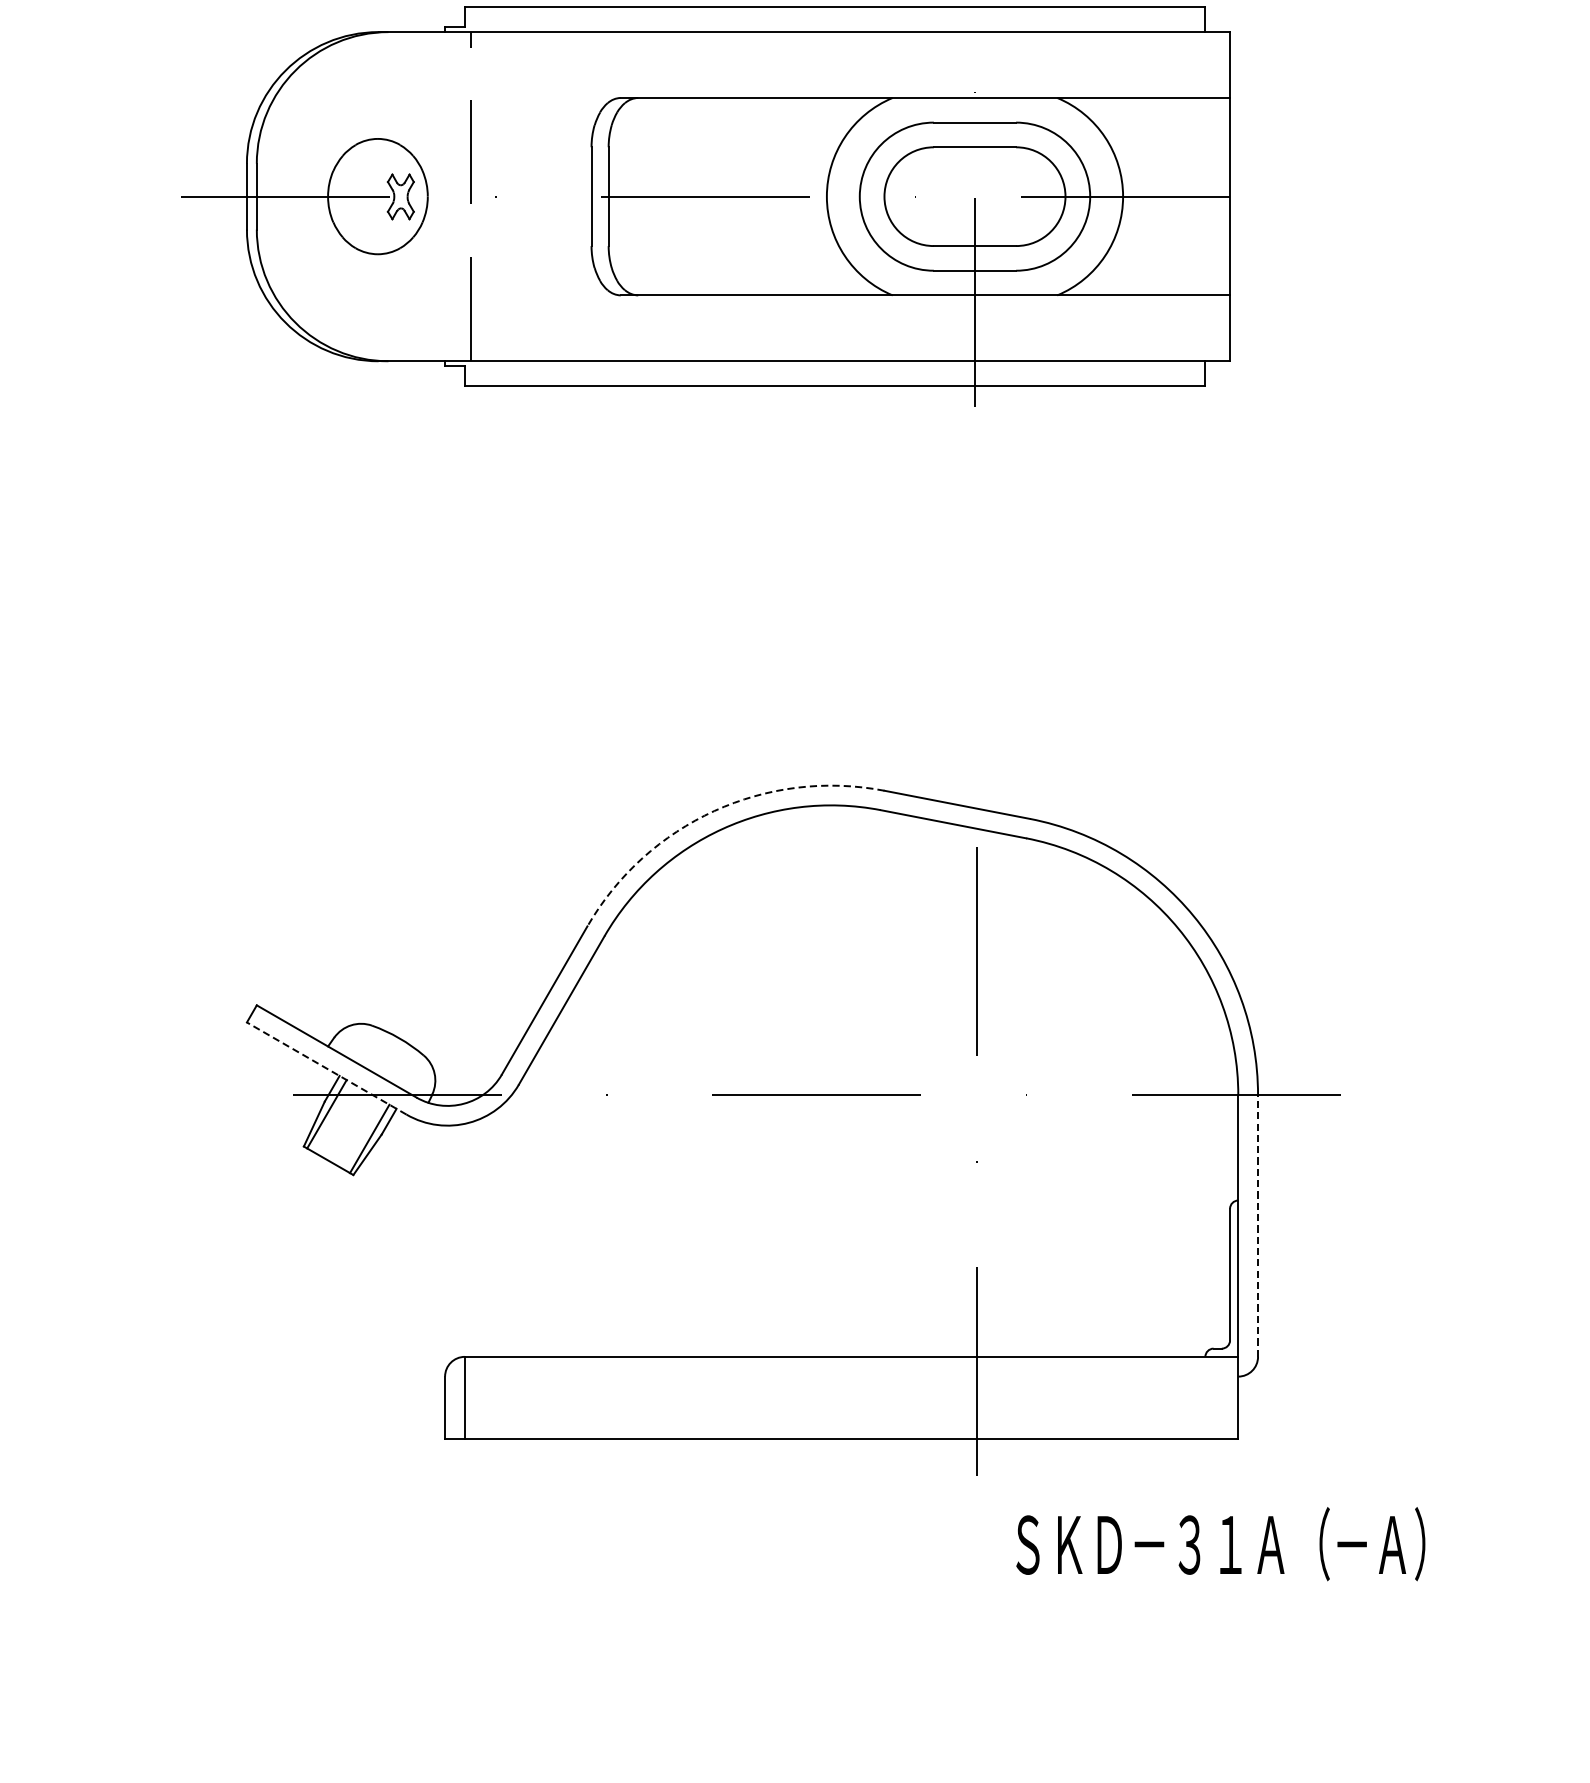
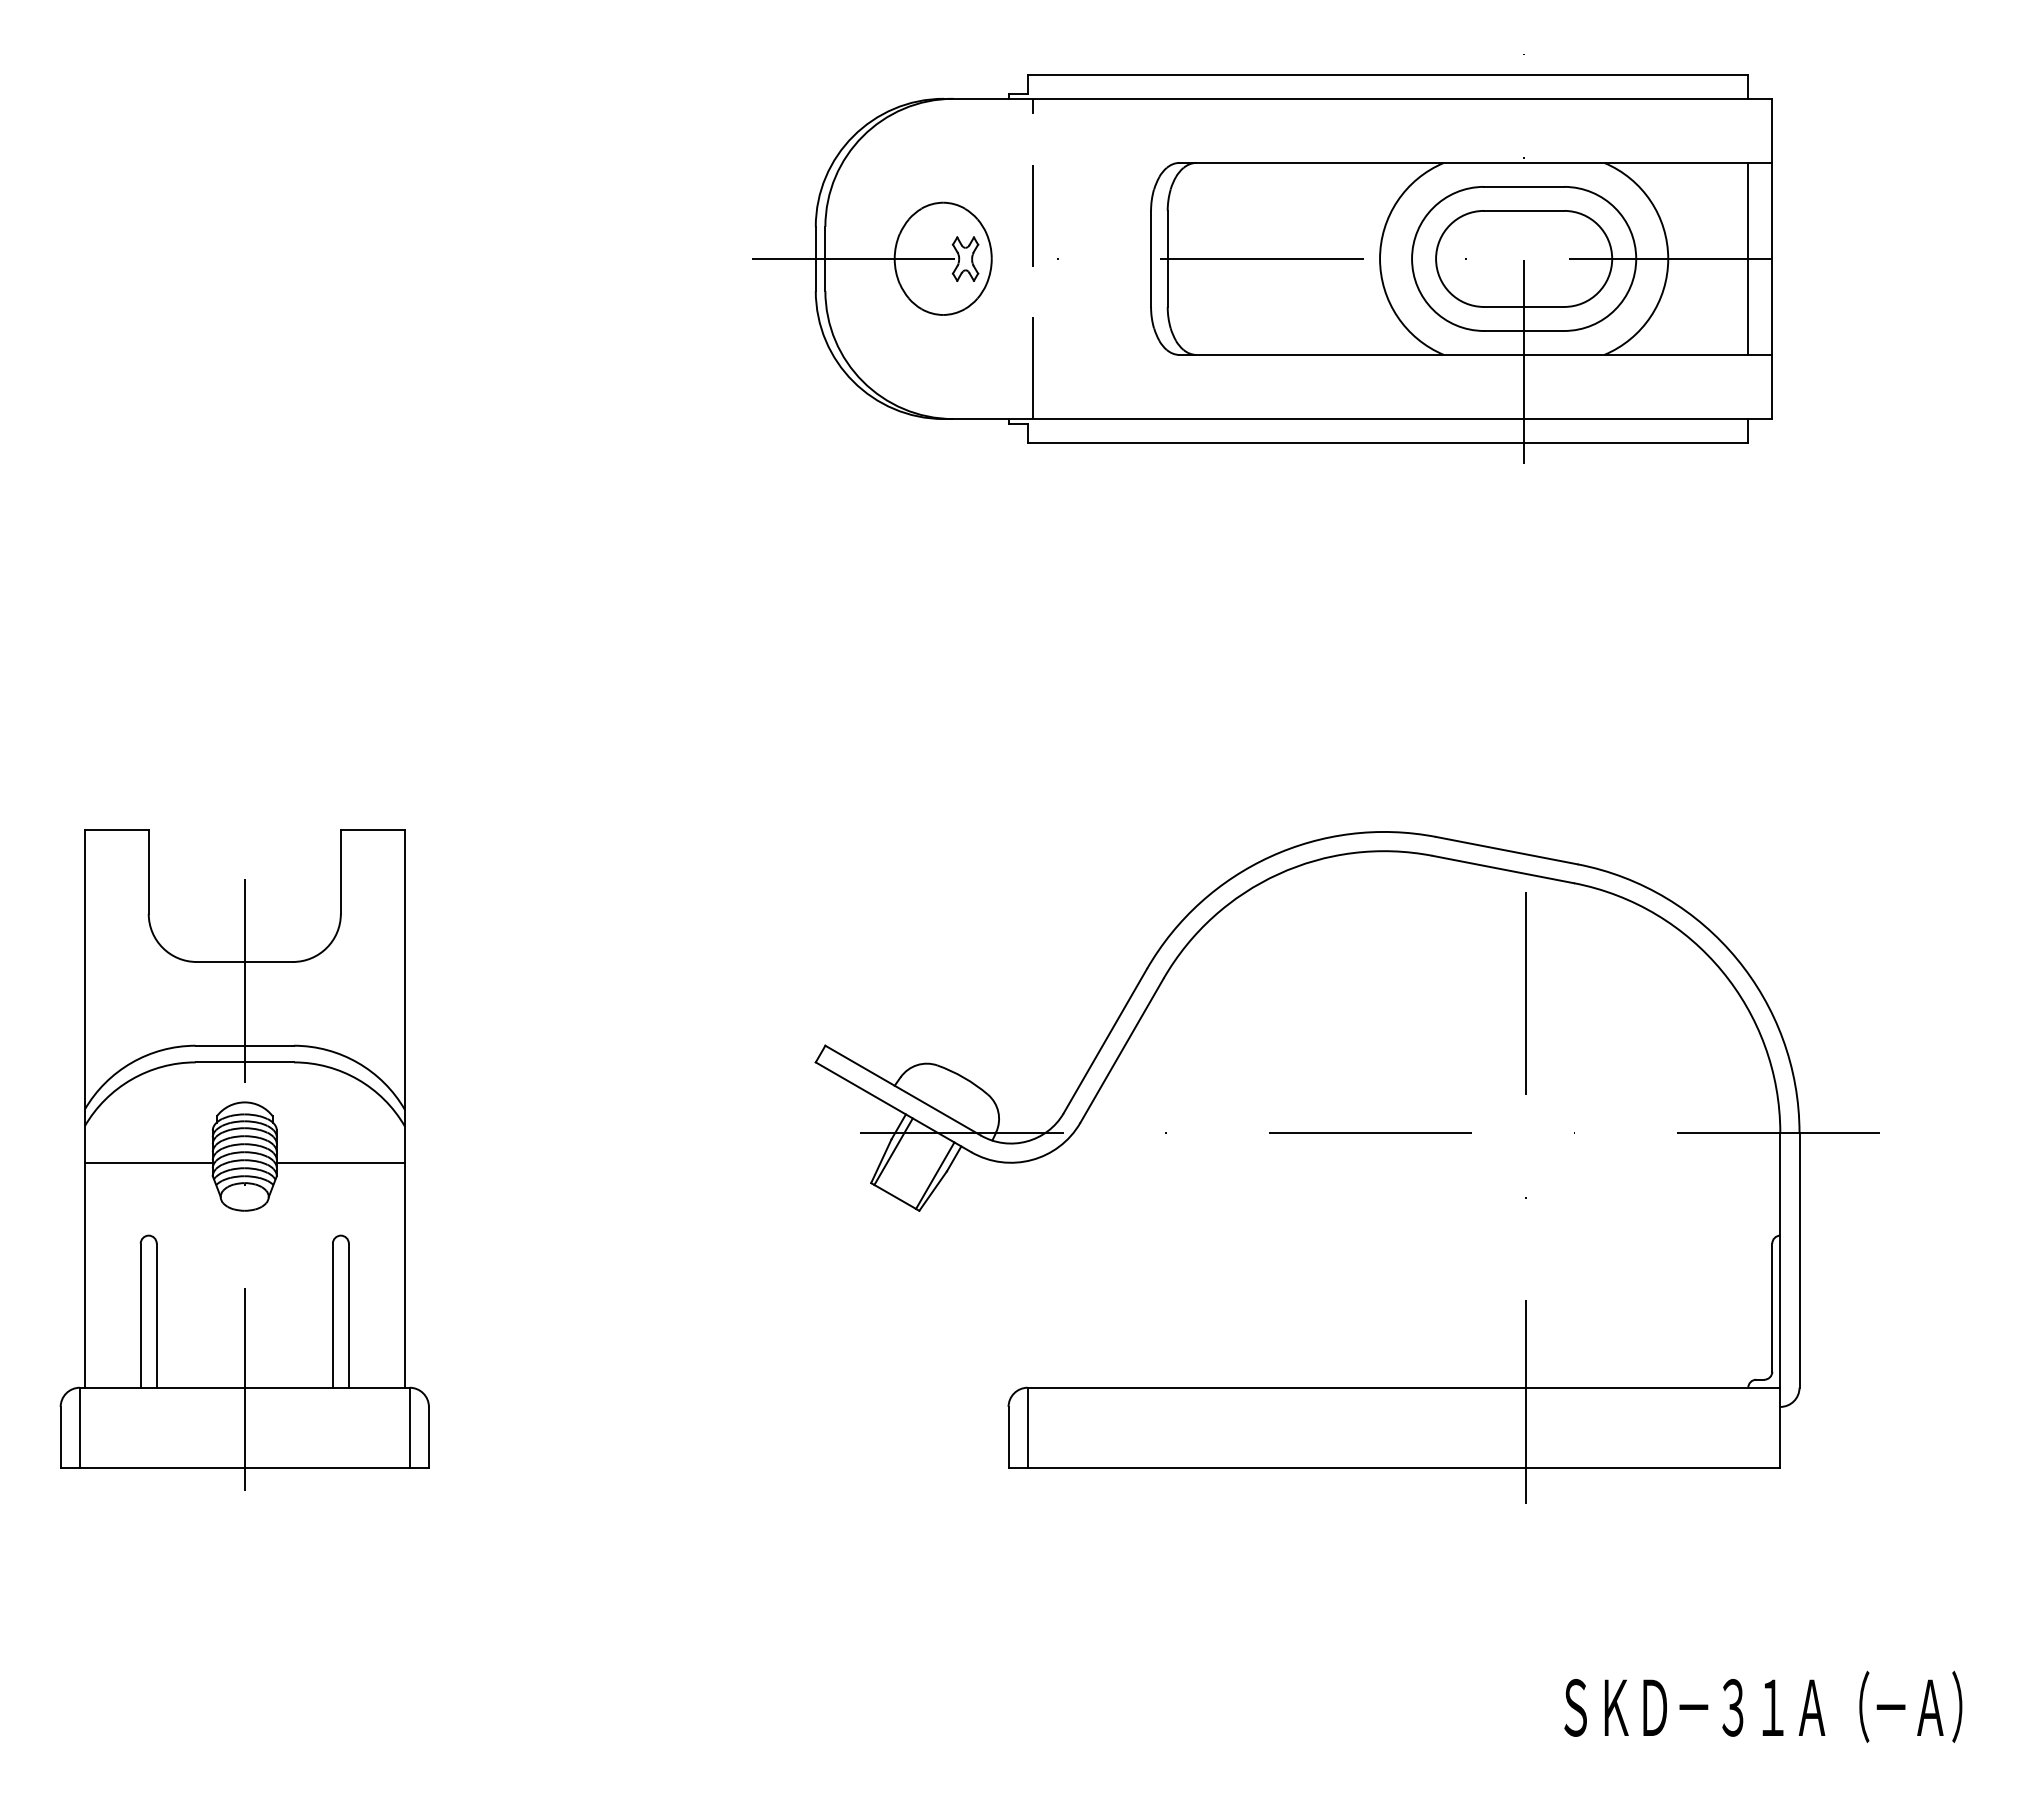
line: (1205, 196) -> (1748, 258), added
arc: (714, 810) -> (1270, 856), dashed -> solid
line: (326, 1068) -> (893, 1107), dashed -> solid
line: (1258, 1225) -> (1799, 1259), dashed -> solid
text: (1221, 1543) -> (1763, 1706), moved

